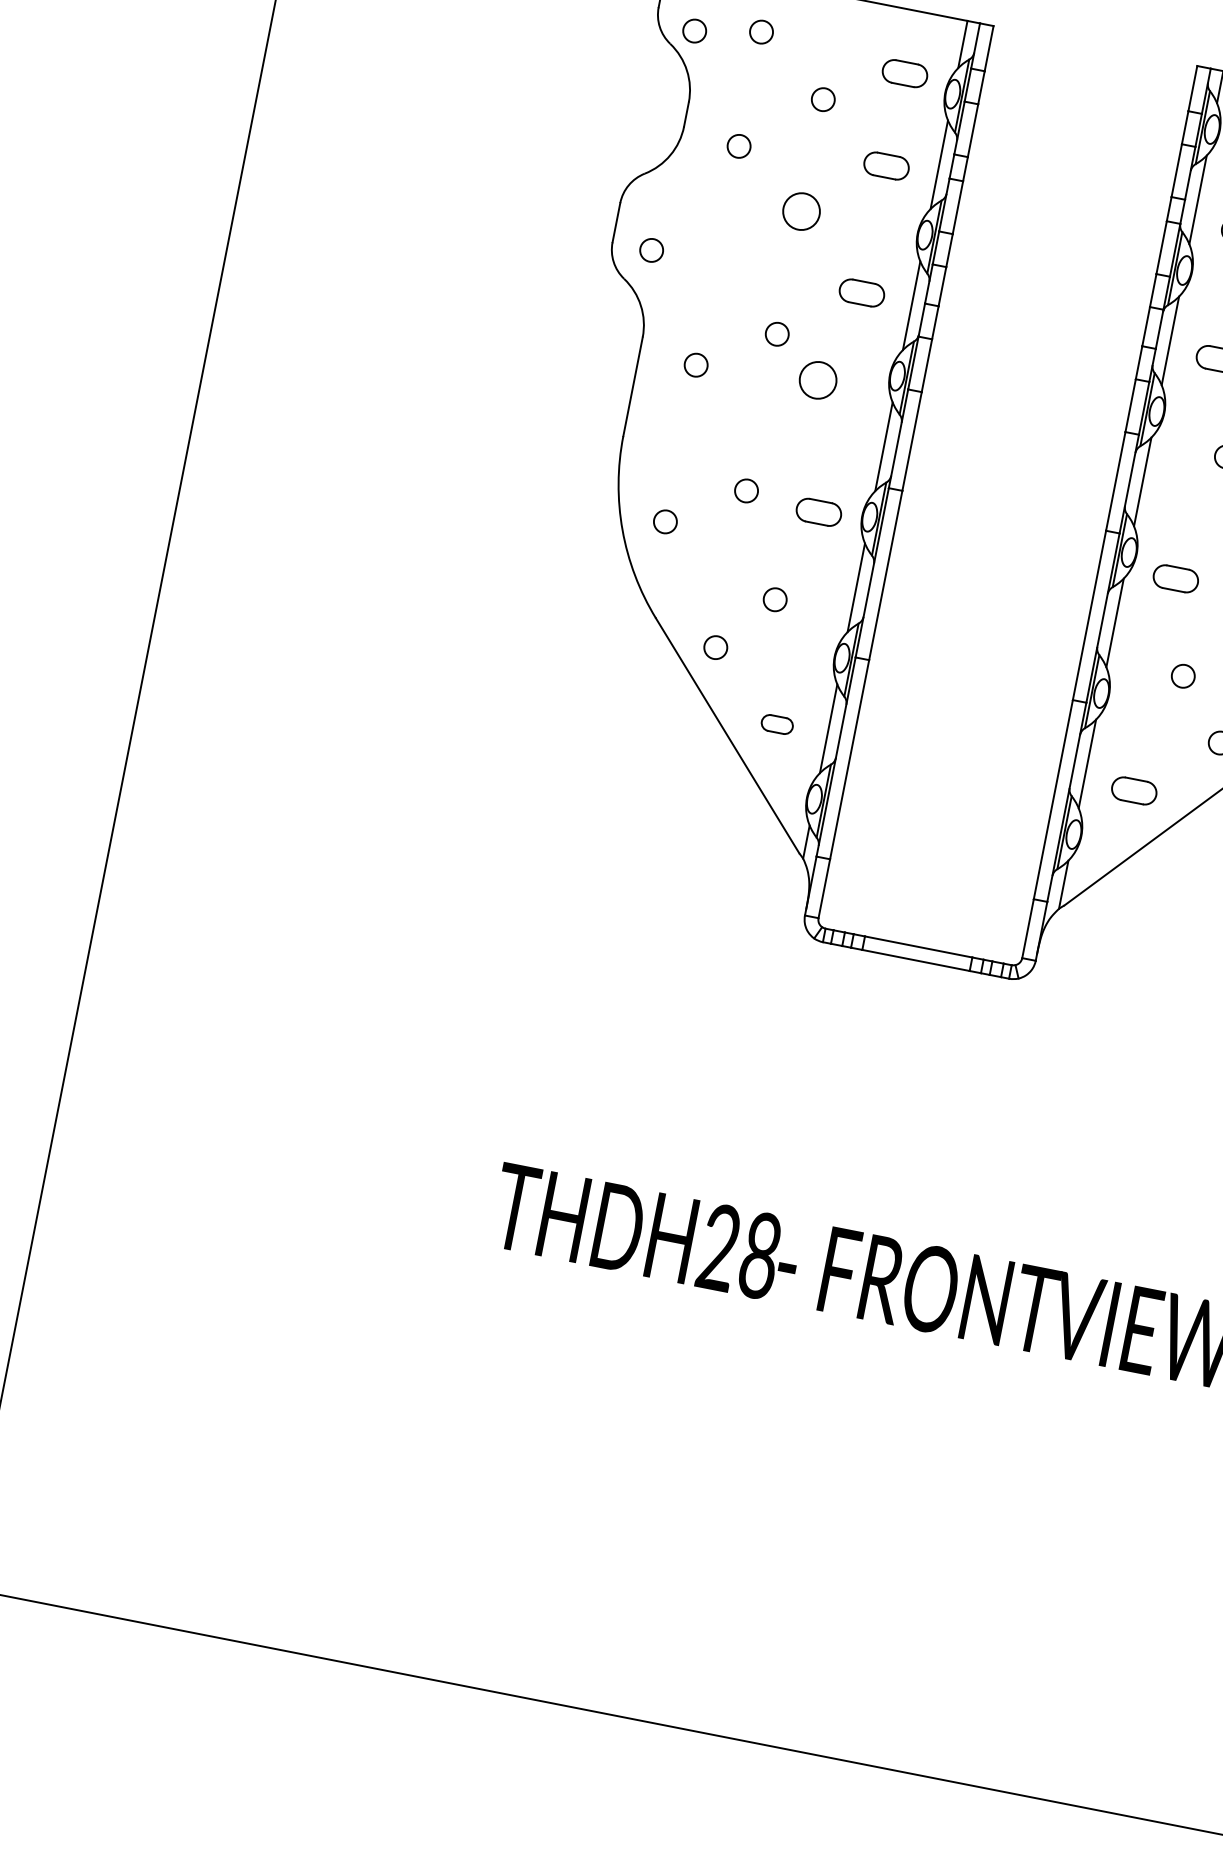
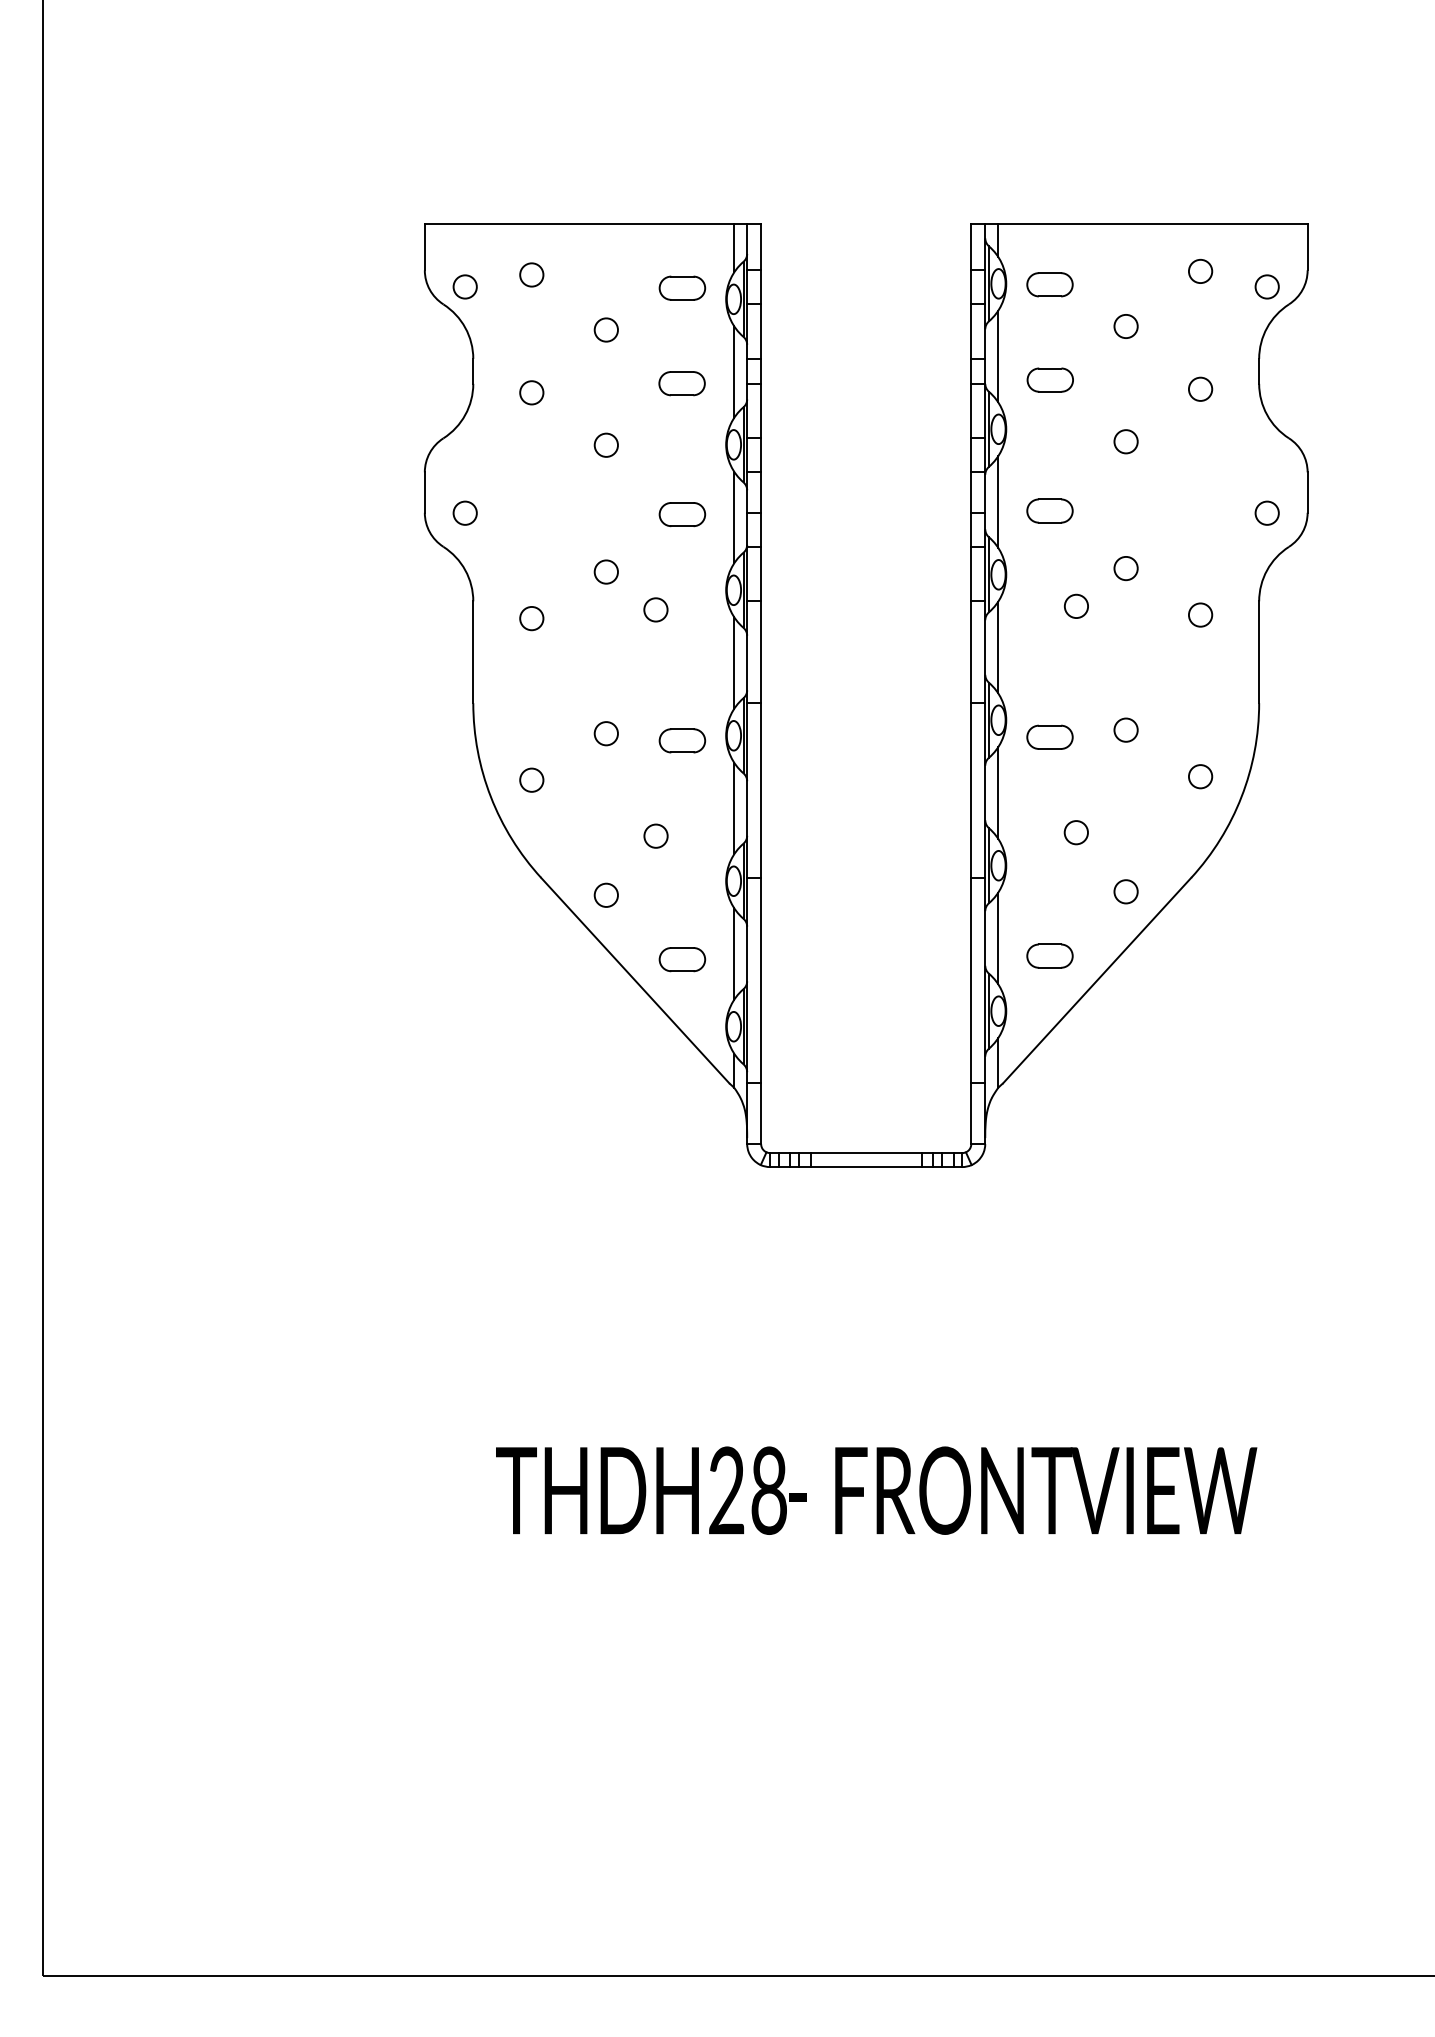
circle: (800, 210) -> (605, 444), size x0.62
circle: (817, 379) -> (655, 609), size x0.62
part: (777, 724) -> (682, 959), size x1.43

